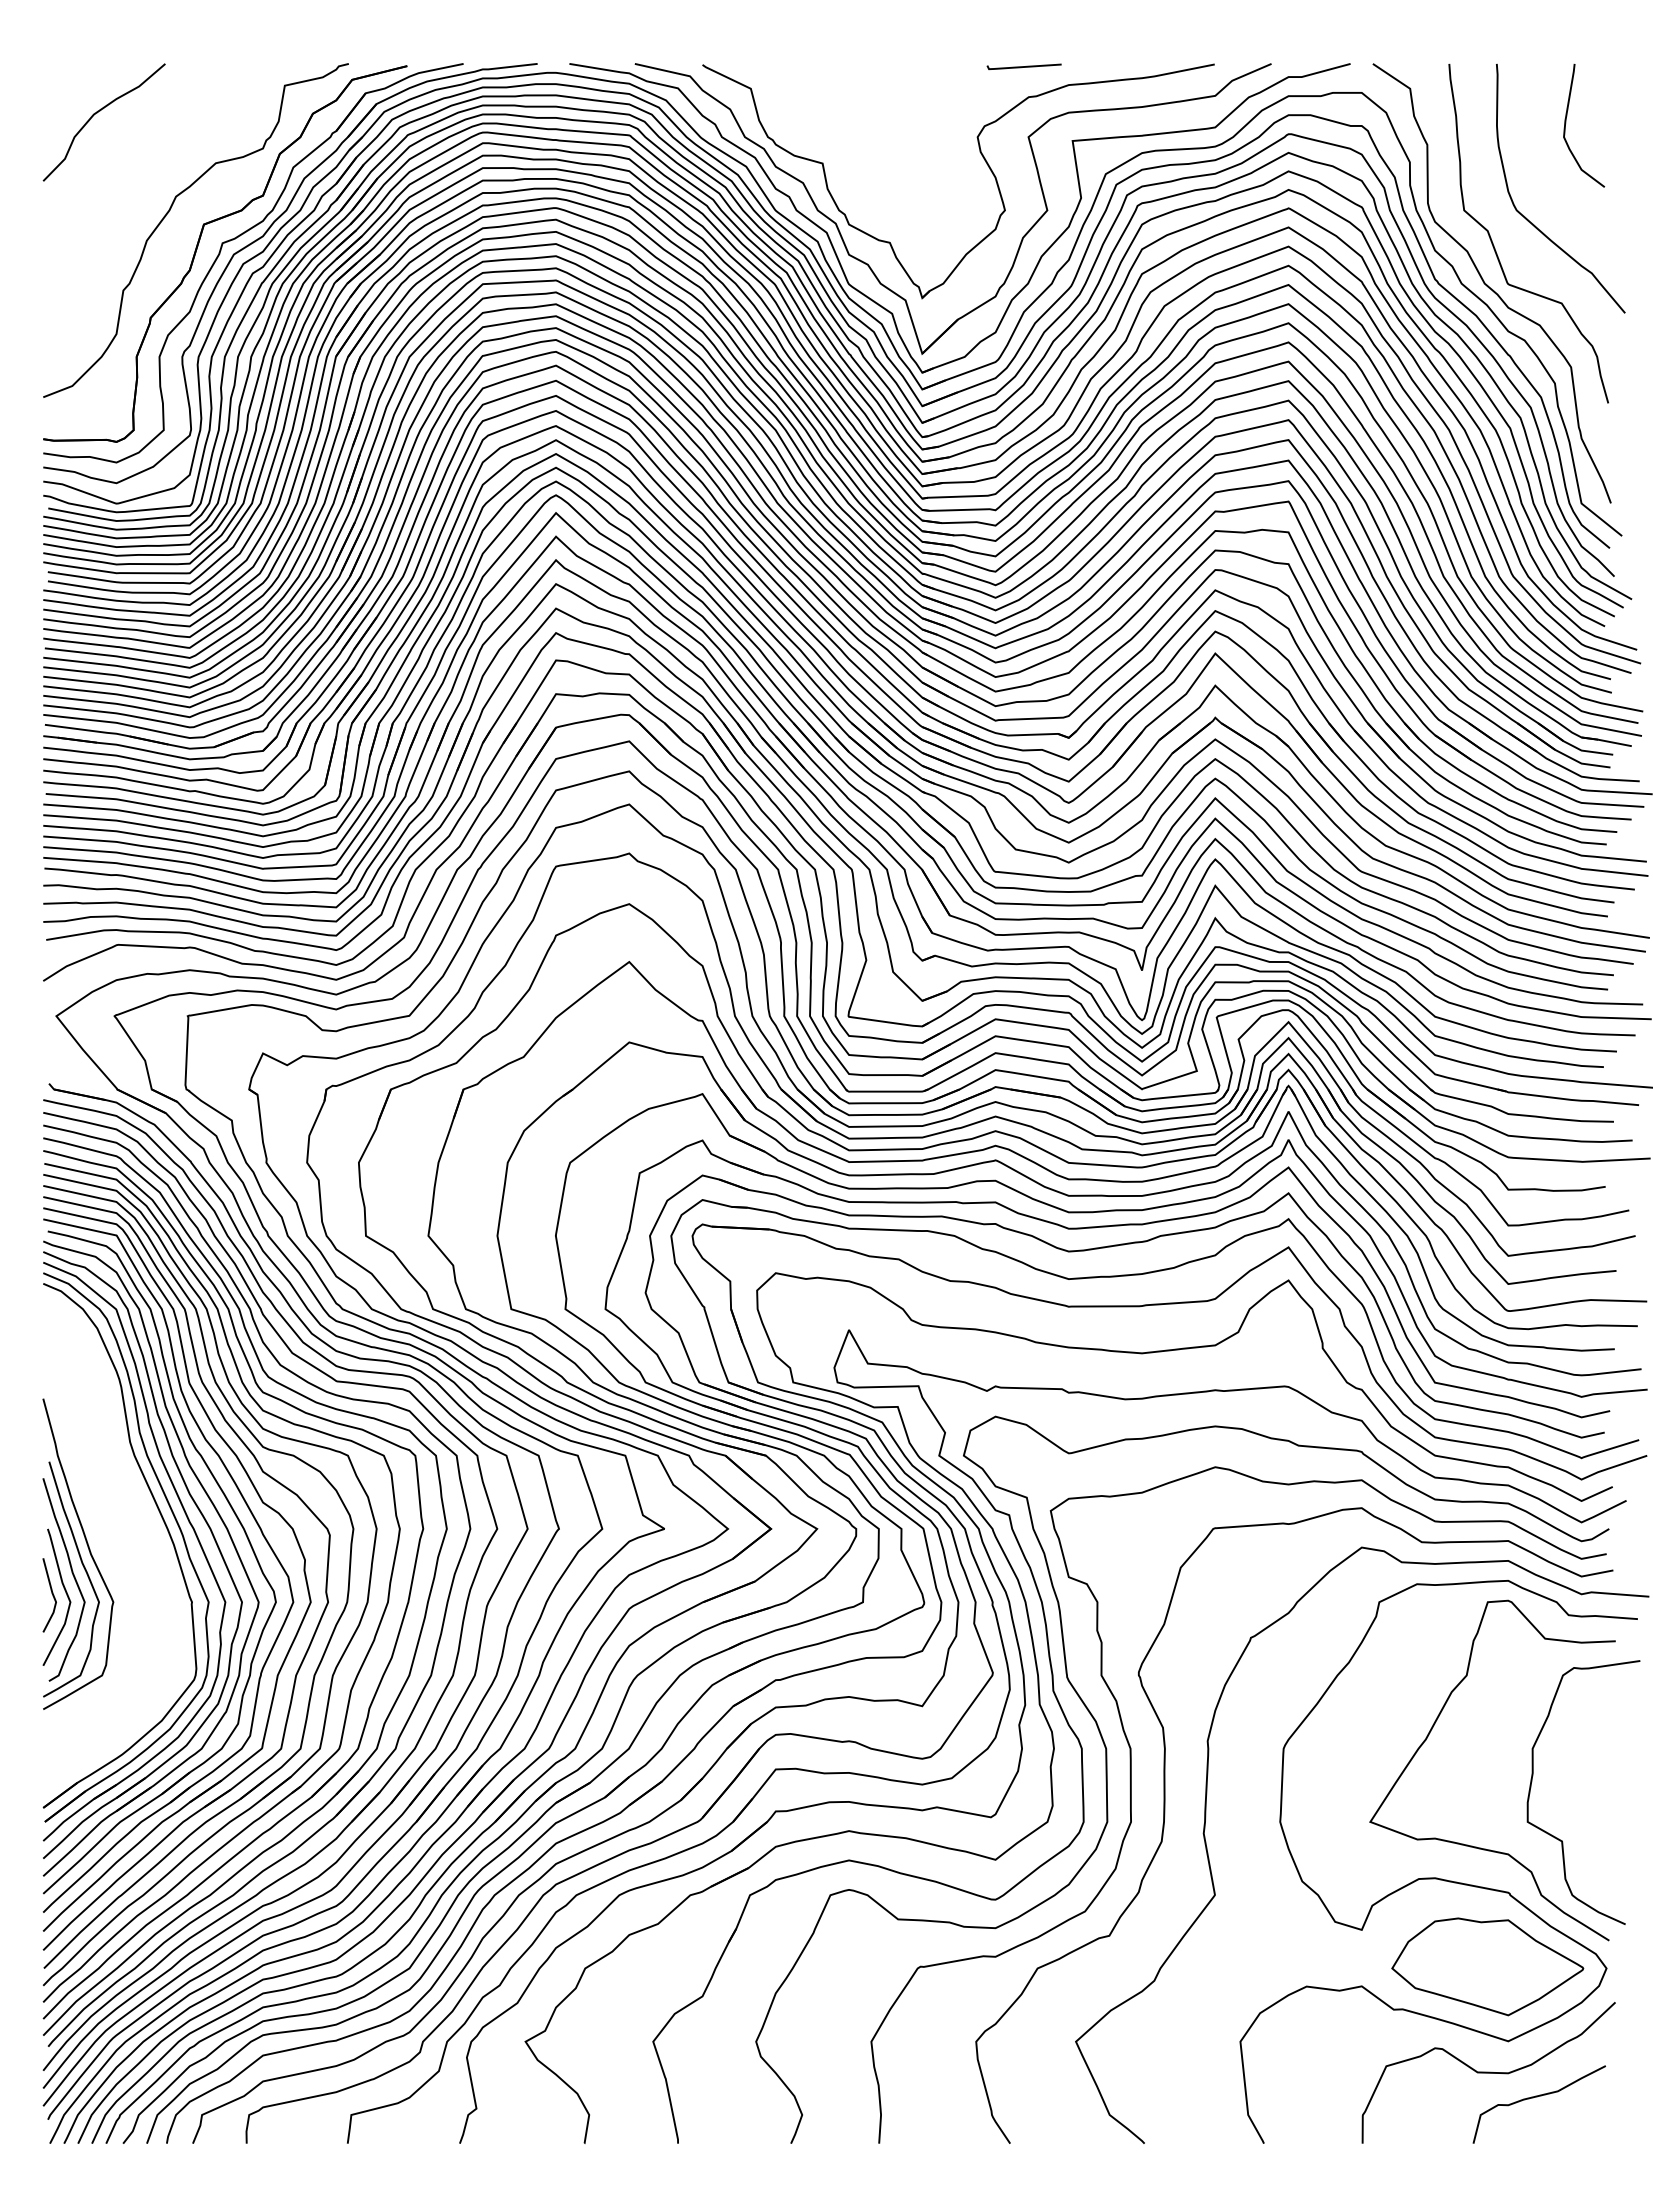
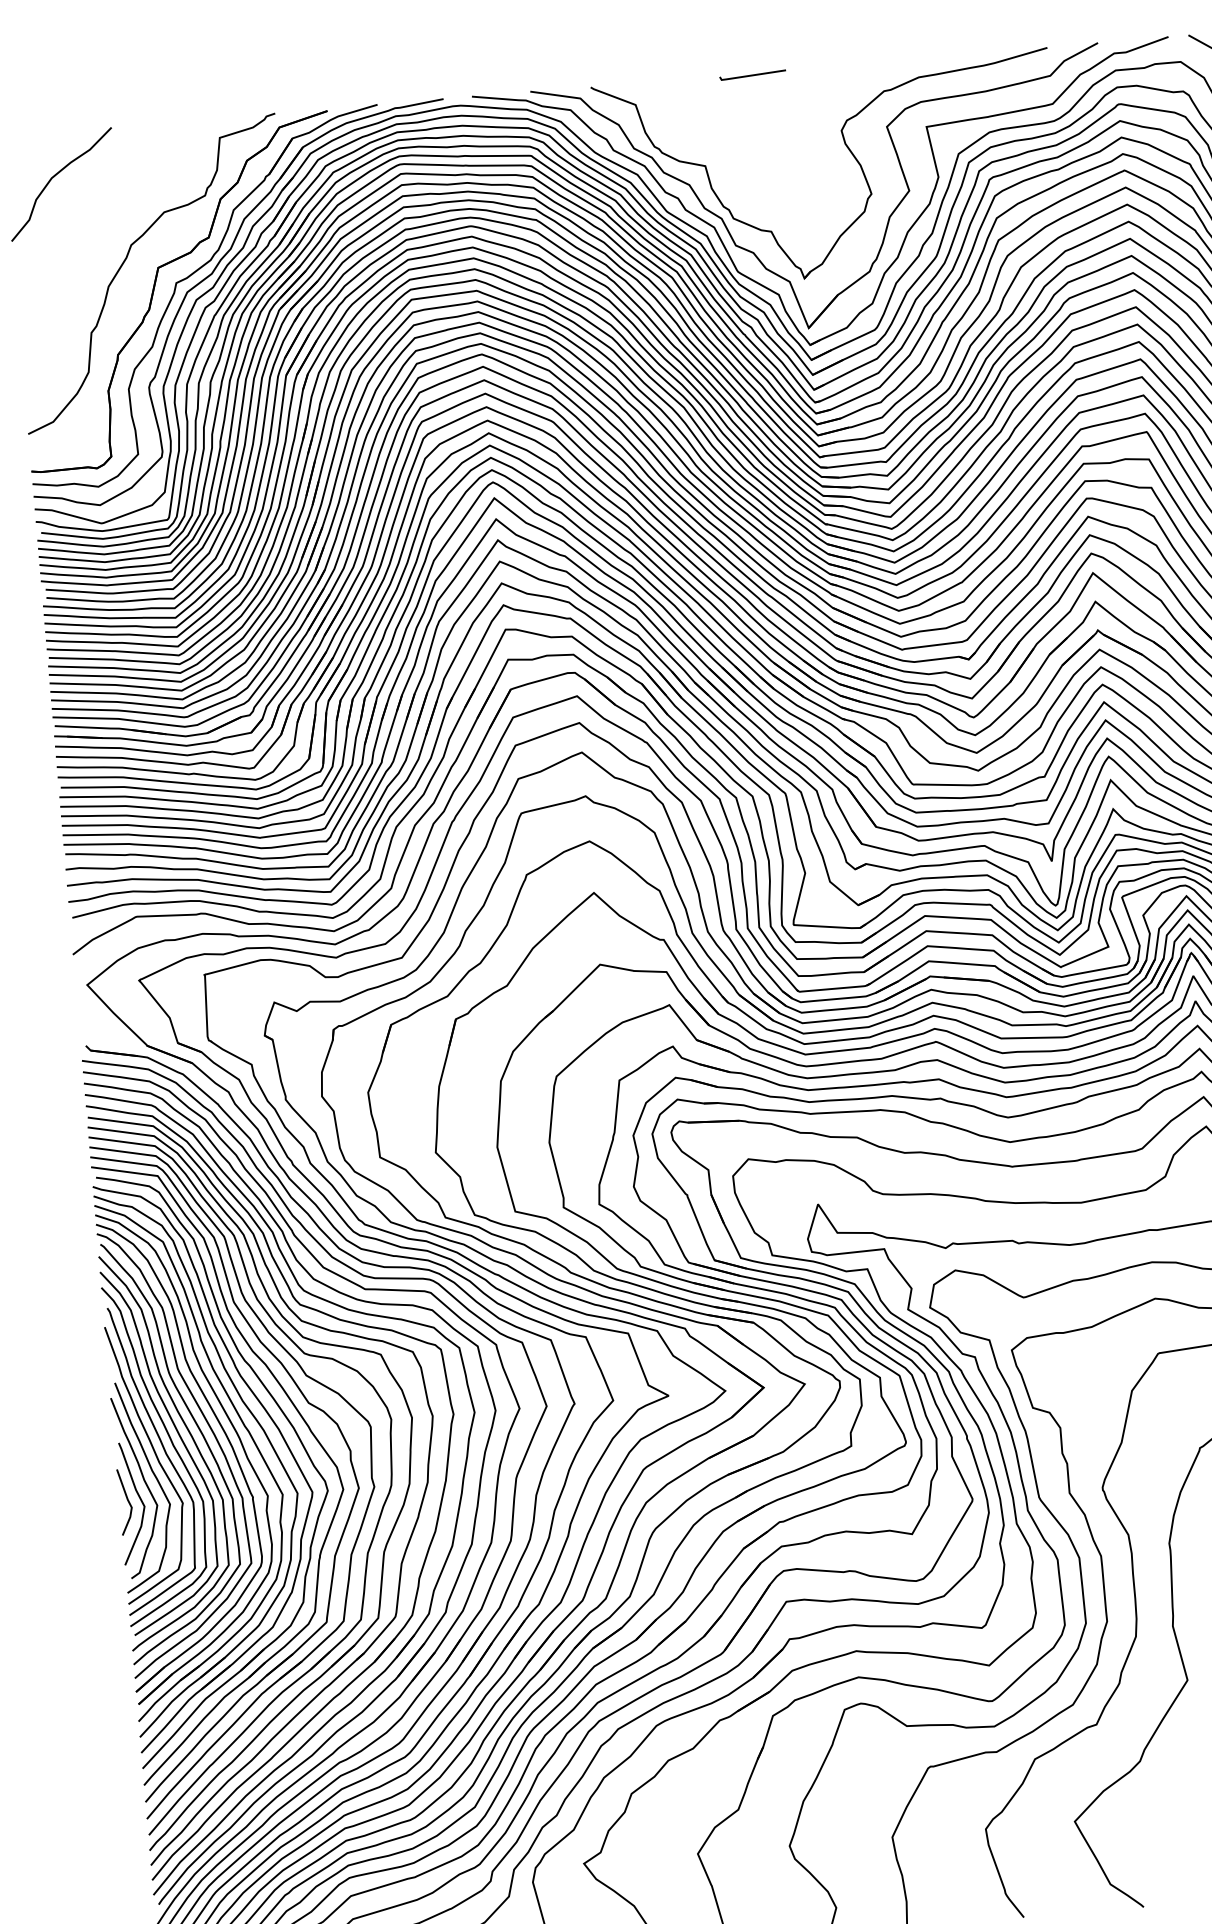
line: (1023, 66) -> (752, 74), moved
part: (113, 1543) -> (178, 1450), added

